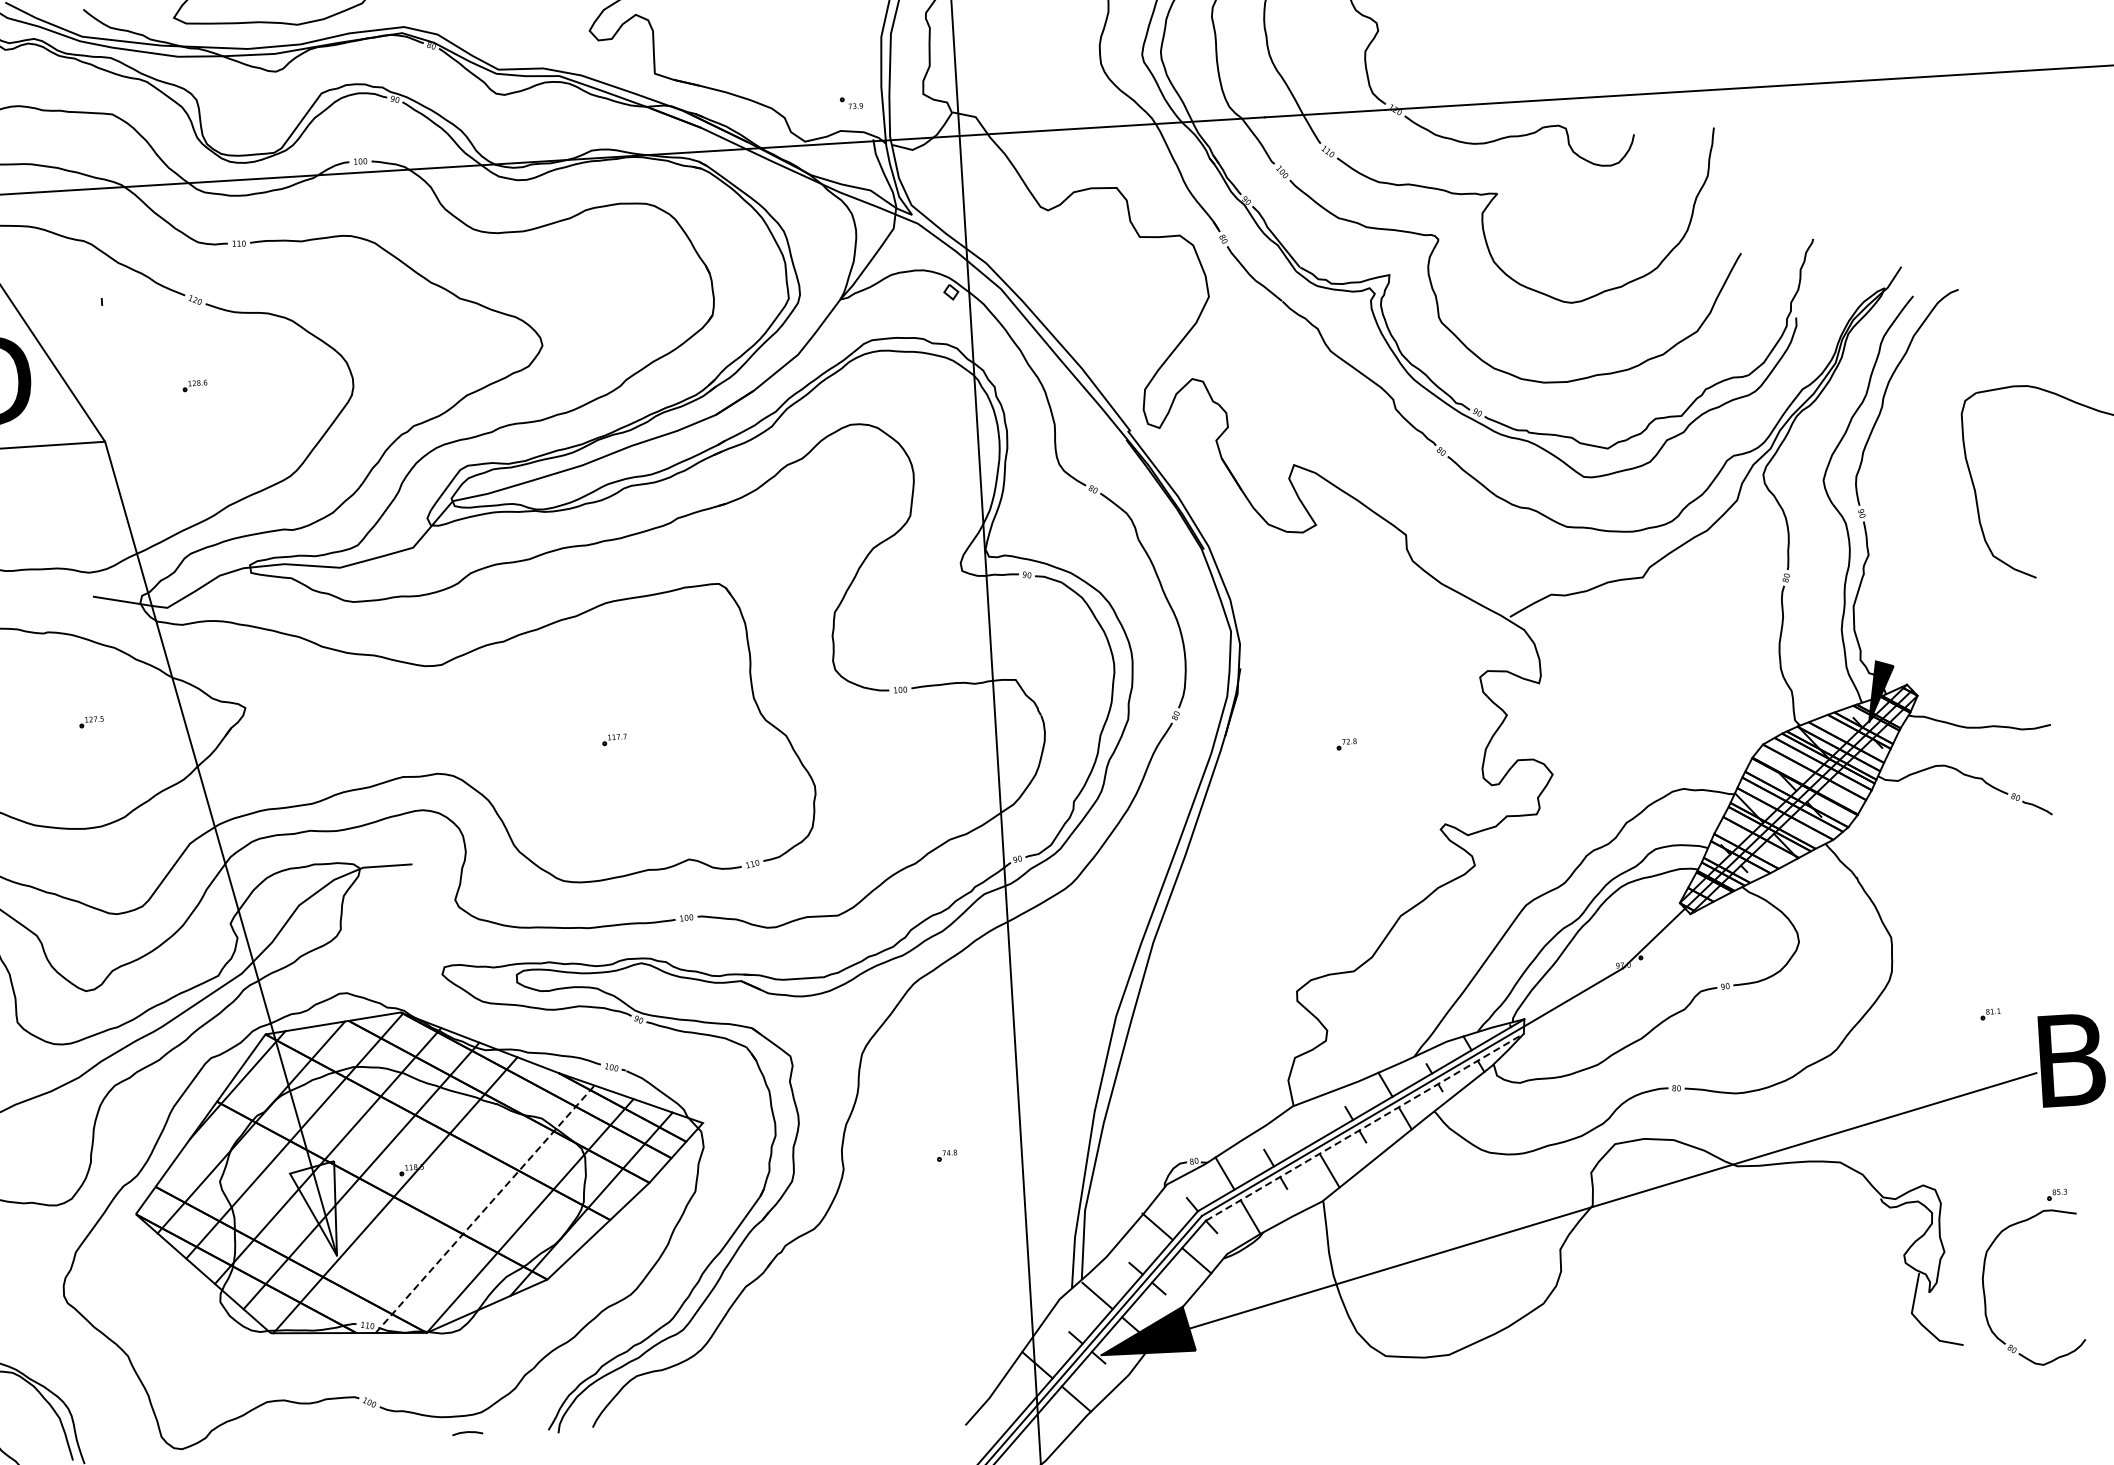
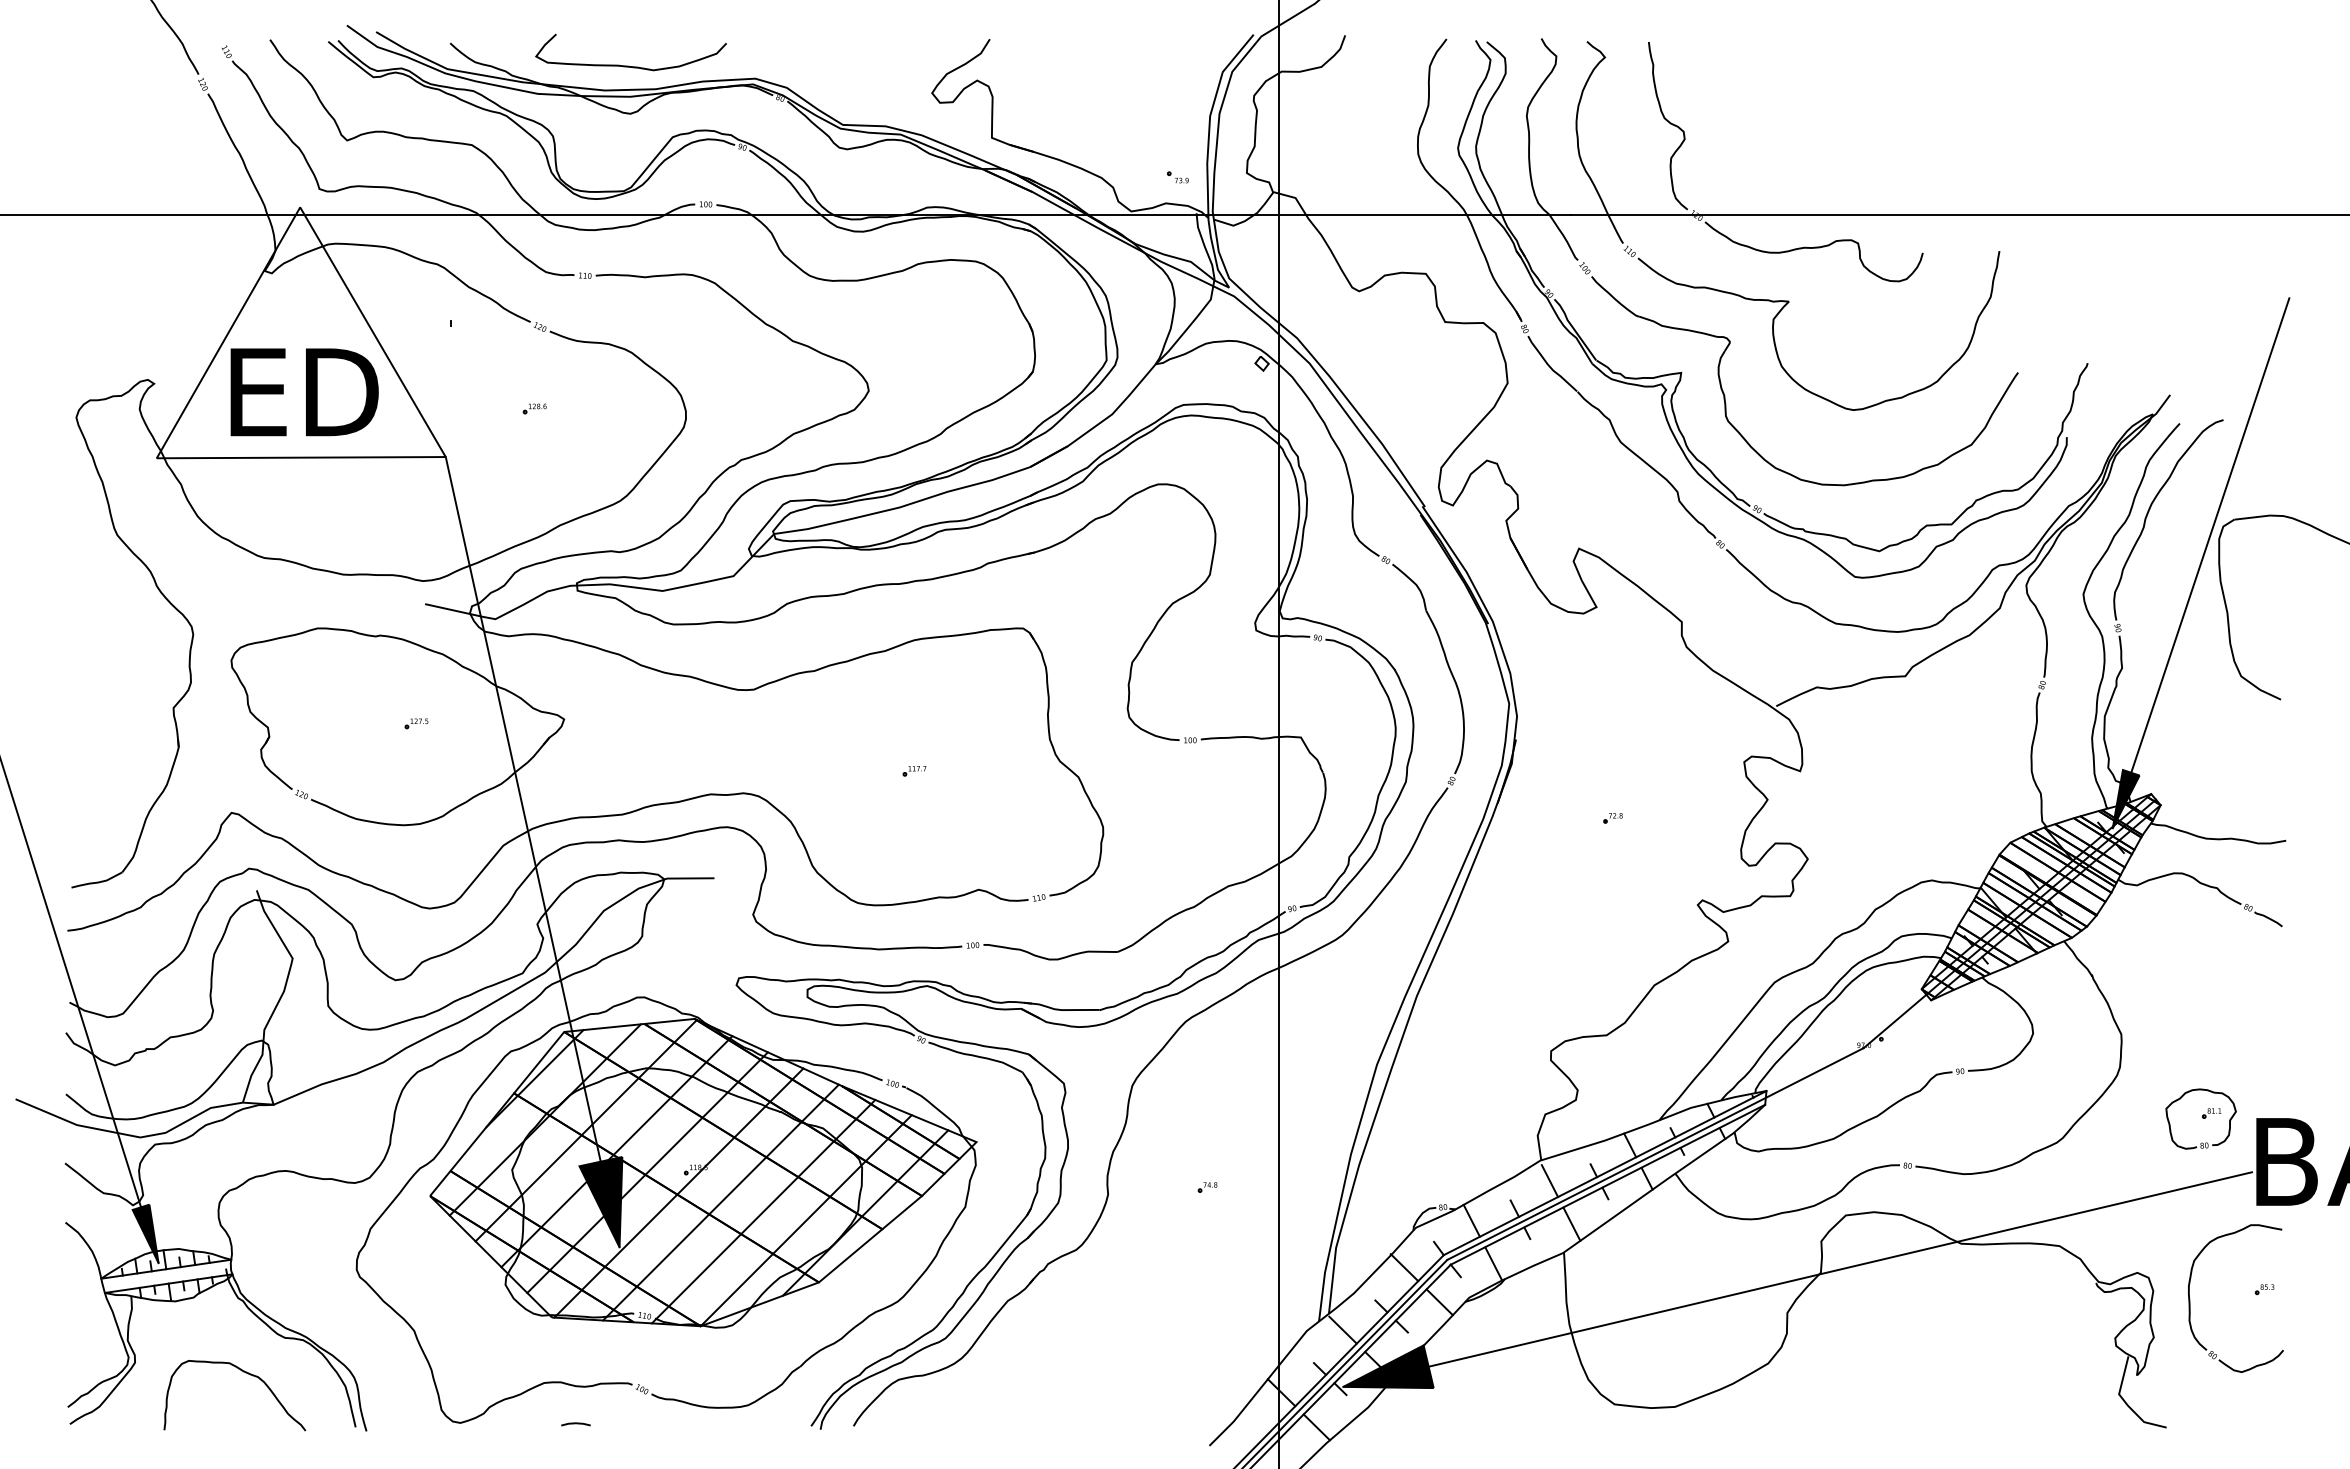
line: (1943, 440) -> (2200, 563), added
part: (1981, 1045) -> (2201, 1142), added
line: (1365, 1126) -> (1608, 1184), dashed -> solid
line: (1303, 1127) -> (1549, 1181), added
line: (439, 1202) -> (720, 1202), added
fill: (314, 1209) -> (600, 1201), added
line: (484, 1209) -> (763, 1211), dashed -> solid
part: (1985, 1291) -> (2190, 1298), moved
line: (467, 1433) -> (575, 1424), moved

